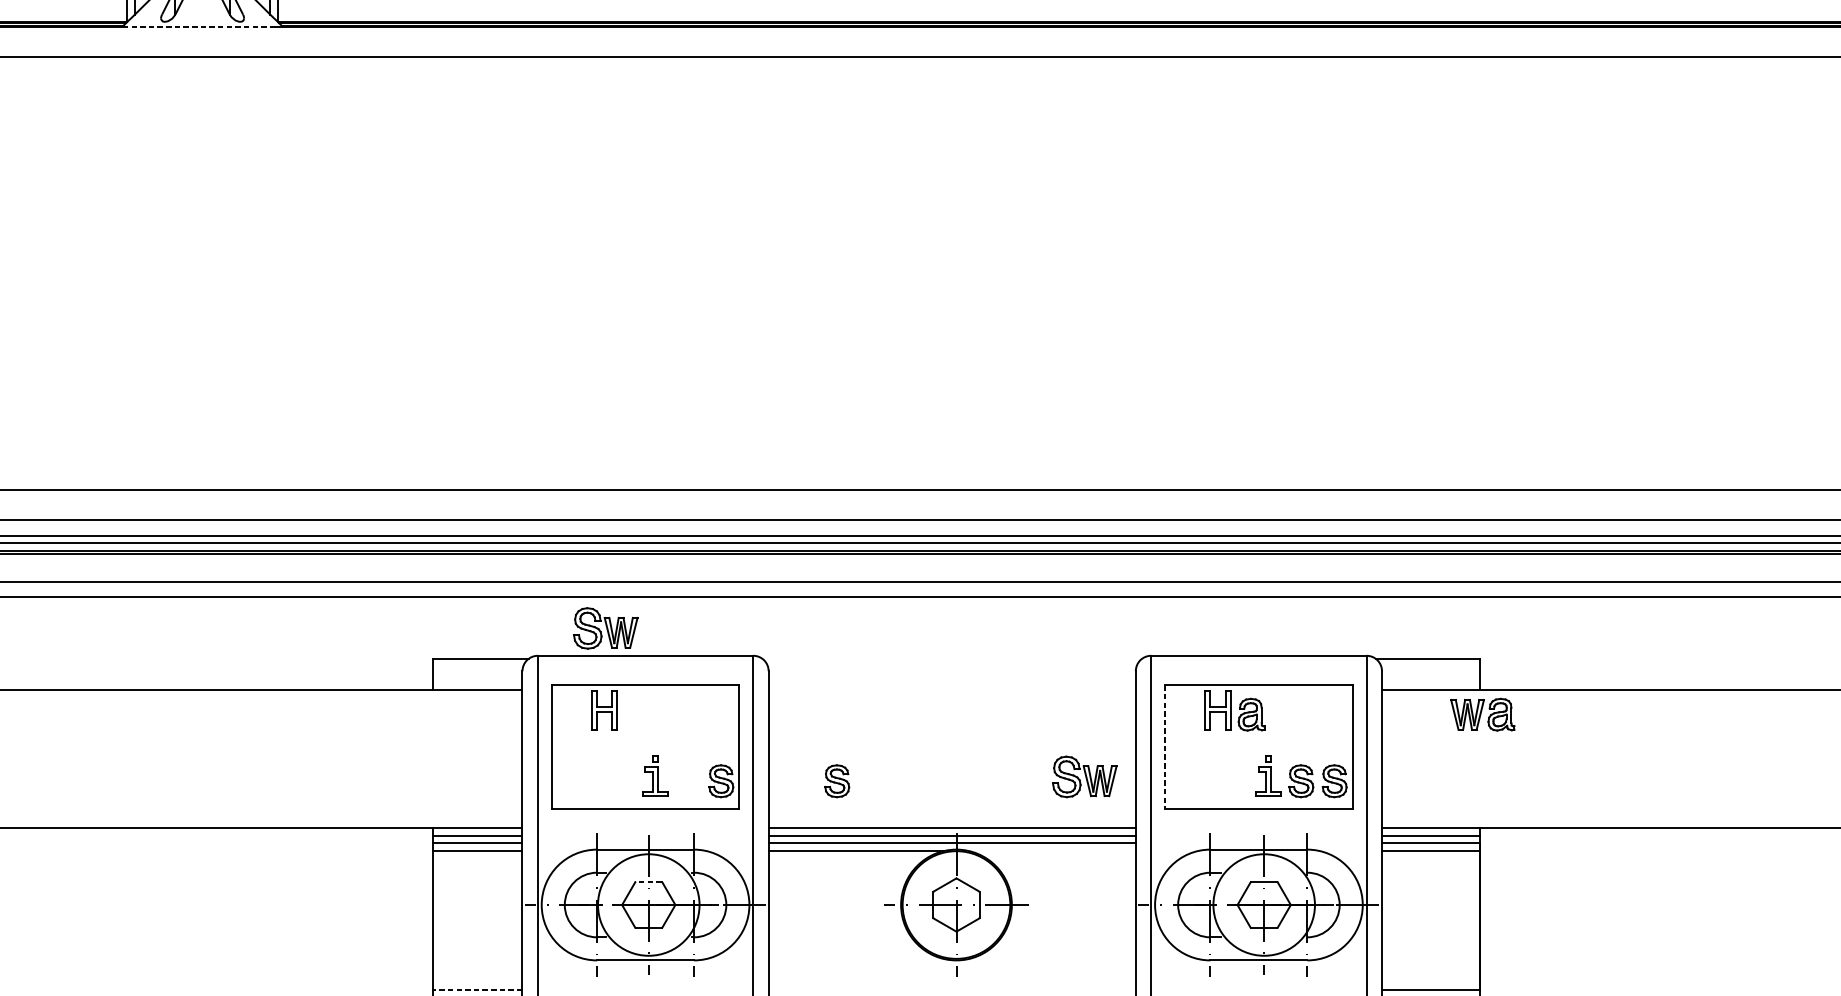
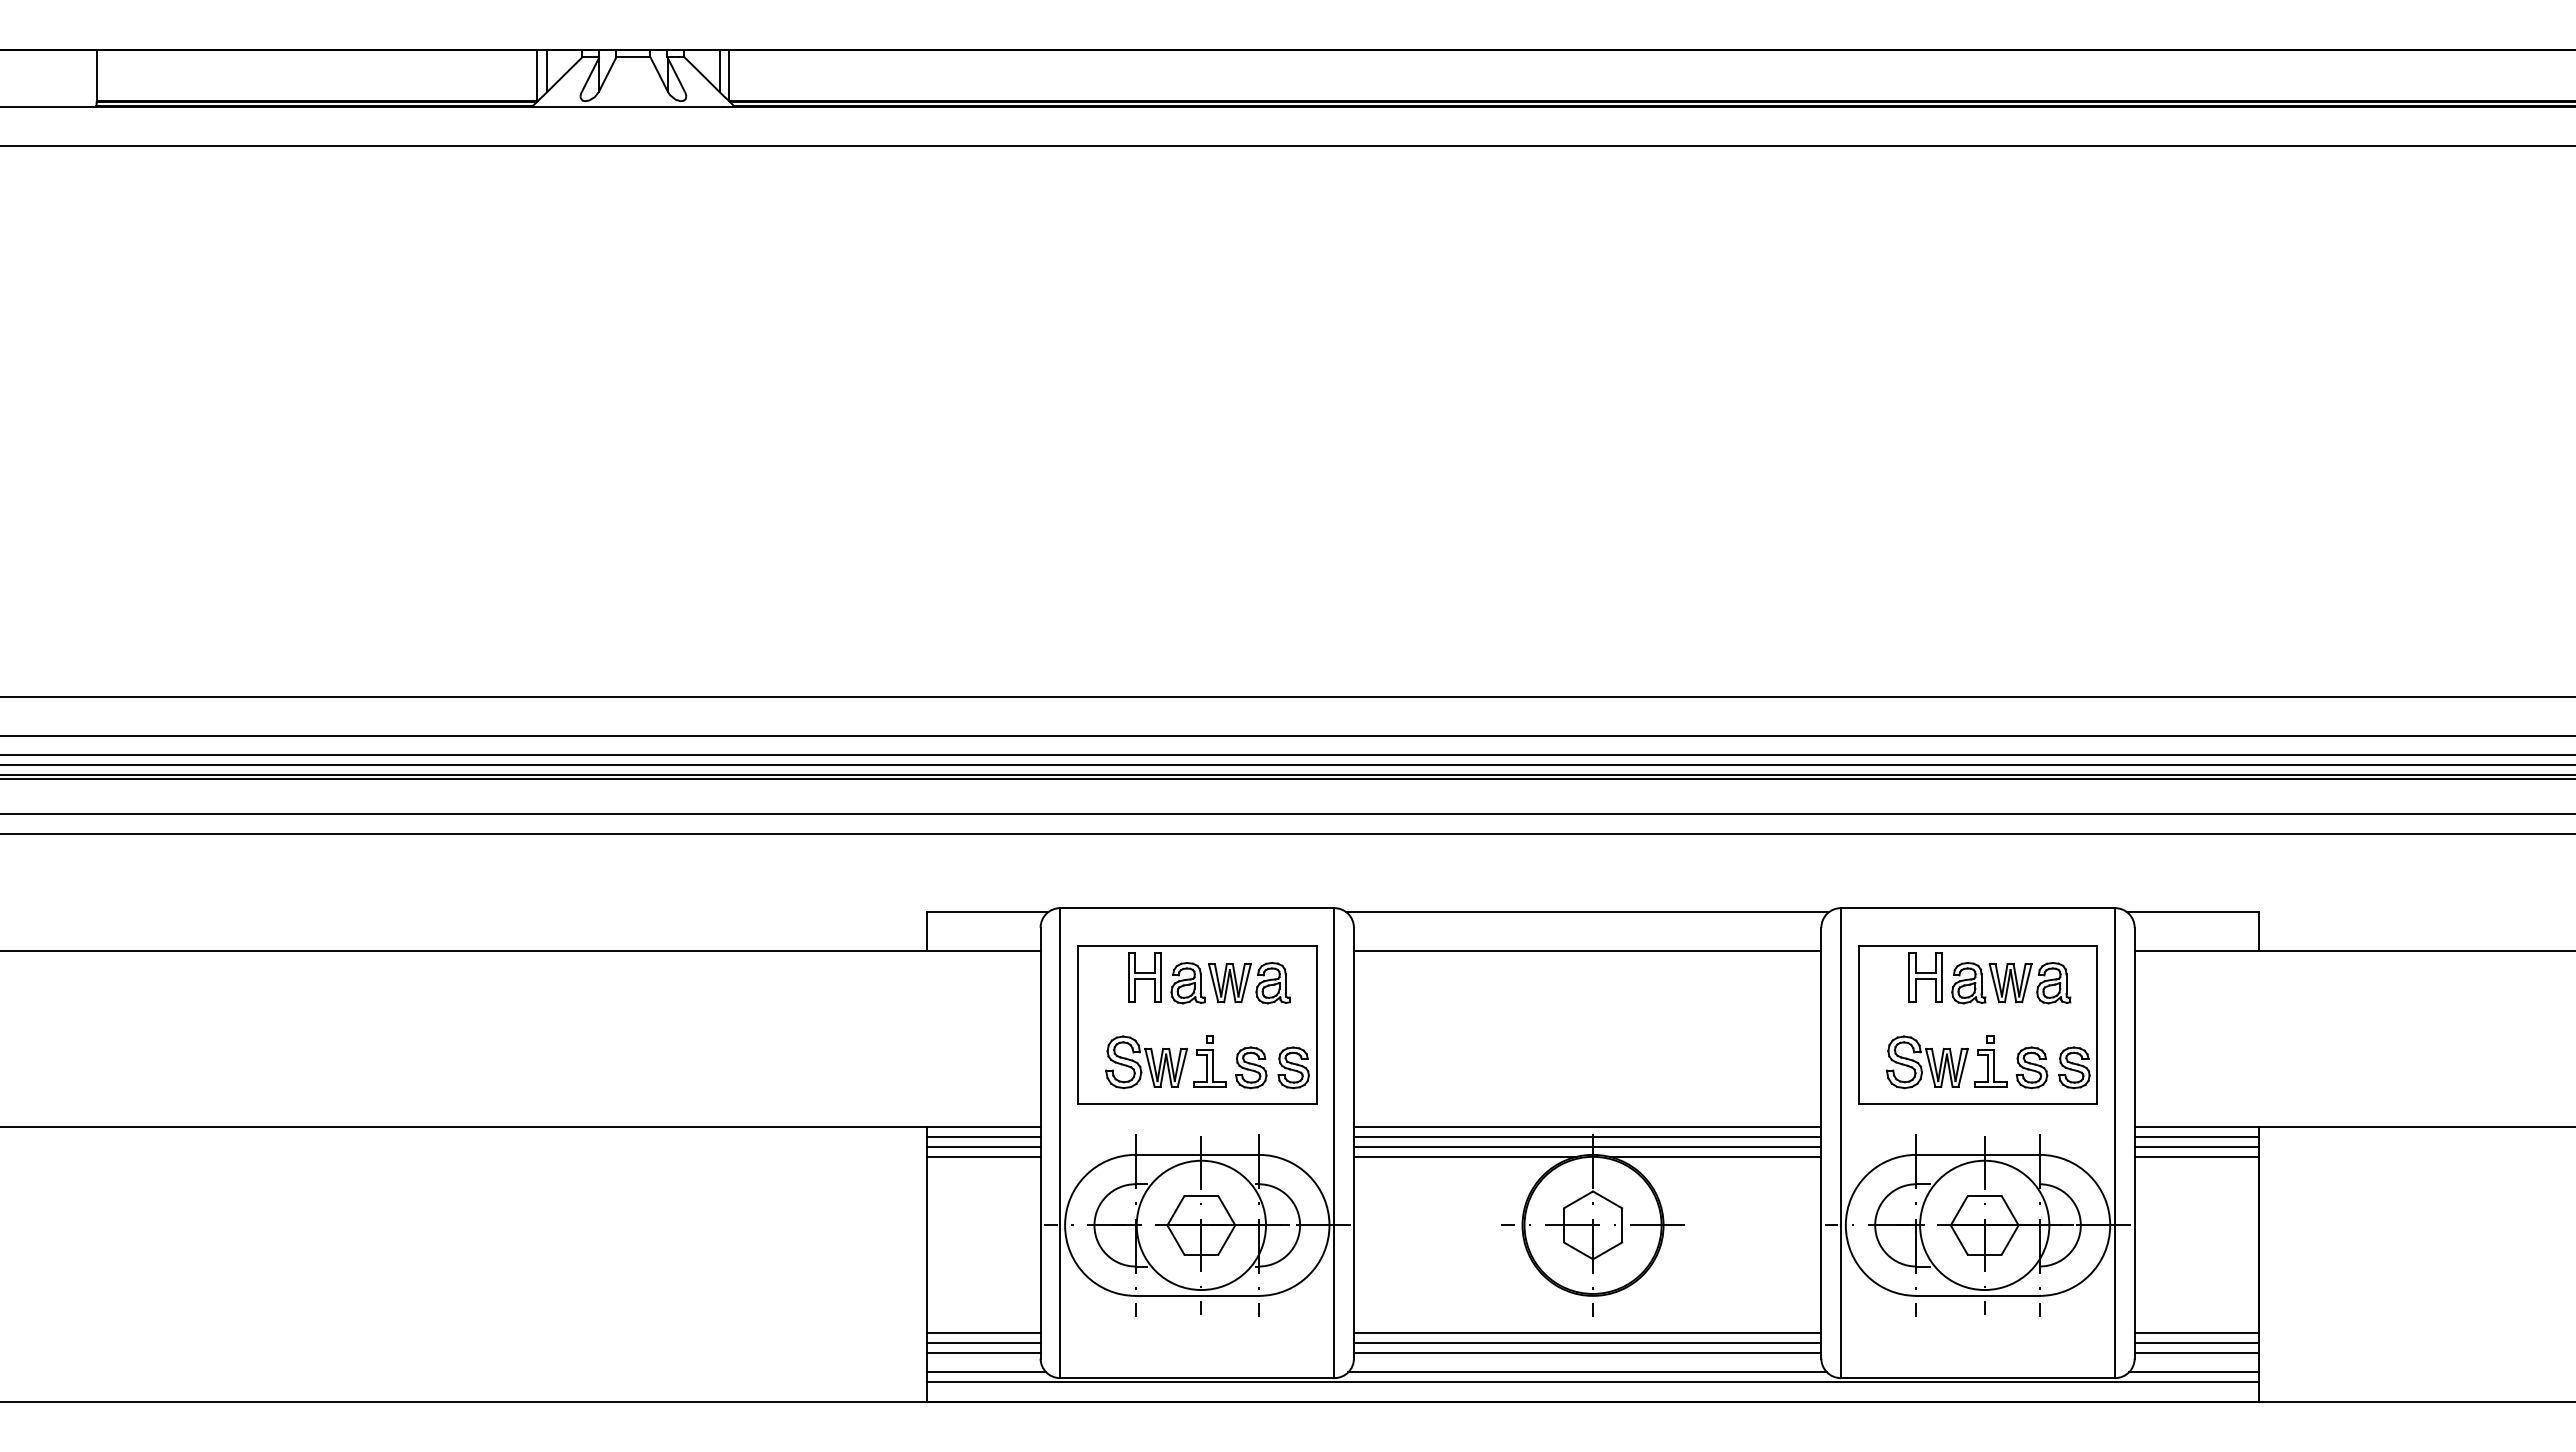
line: (197, 26) -> (627, 107), dashed -> solid
part: (605, 628) -> (1146, 1062), moved
line: (952, 659) -> (1587, 912), added
line: (952, 689) -> (1587, 951), added
part: (671, 714) -> (1230, 983), added
part: (1482, 714) -> (2029, 983), moved
line: (1165, 747) -> (1858, 1024), dashed -> solid
part: (1084, 777) -> (1927, 1062), moved
part: (837, 780) -> (1251, 1067), moved
line: (1052, 850) -> (1715, 1156), added
line: (648, 882) -> (1200, 1196), dashed -> solid
line: (477, 989) -> (983, 1333), dashed -> solid
line: (952, 989) -> (1587, 1333), added

